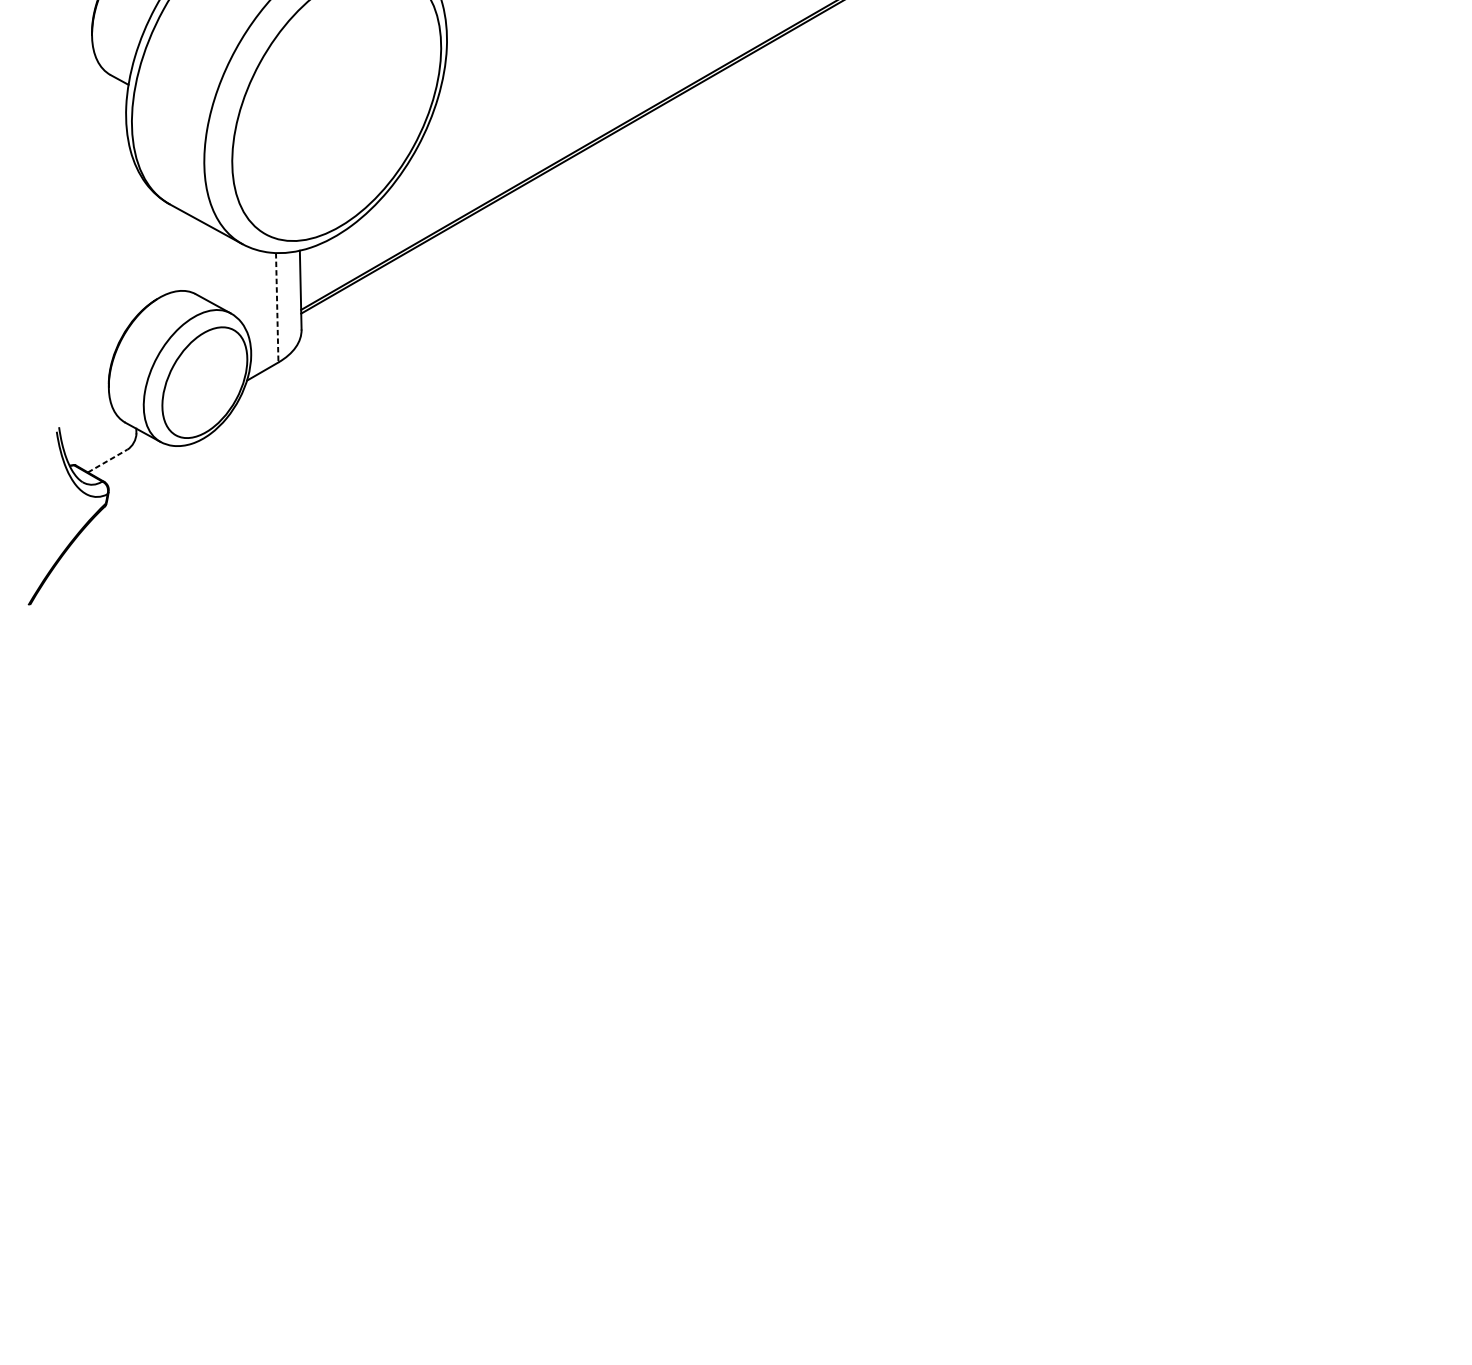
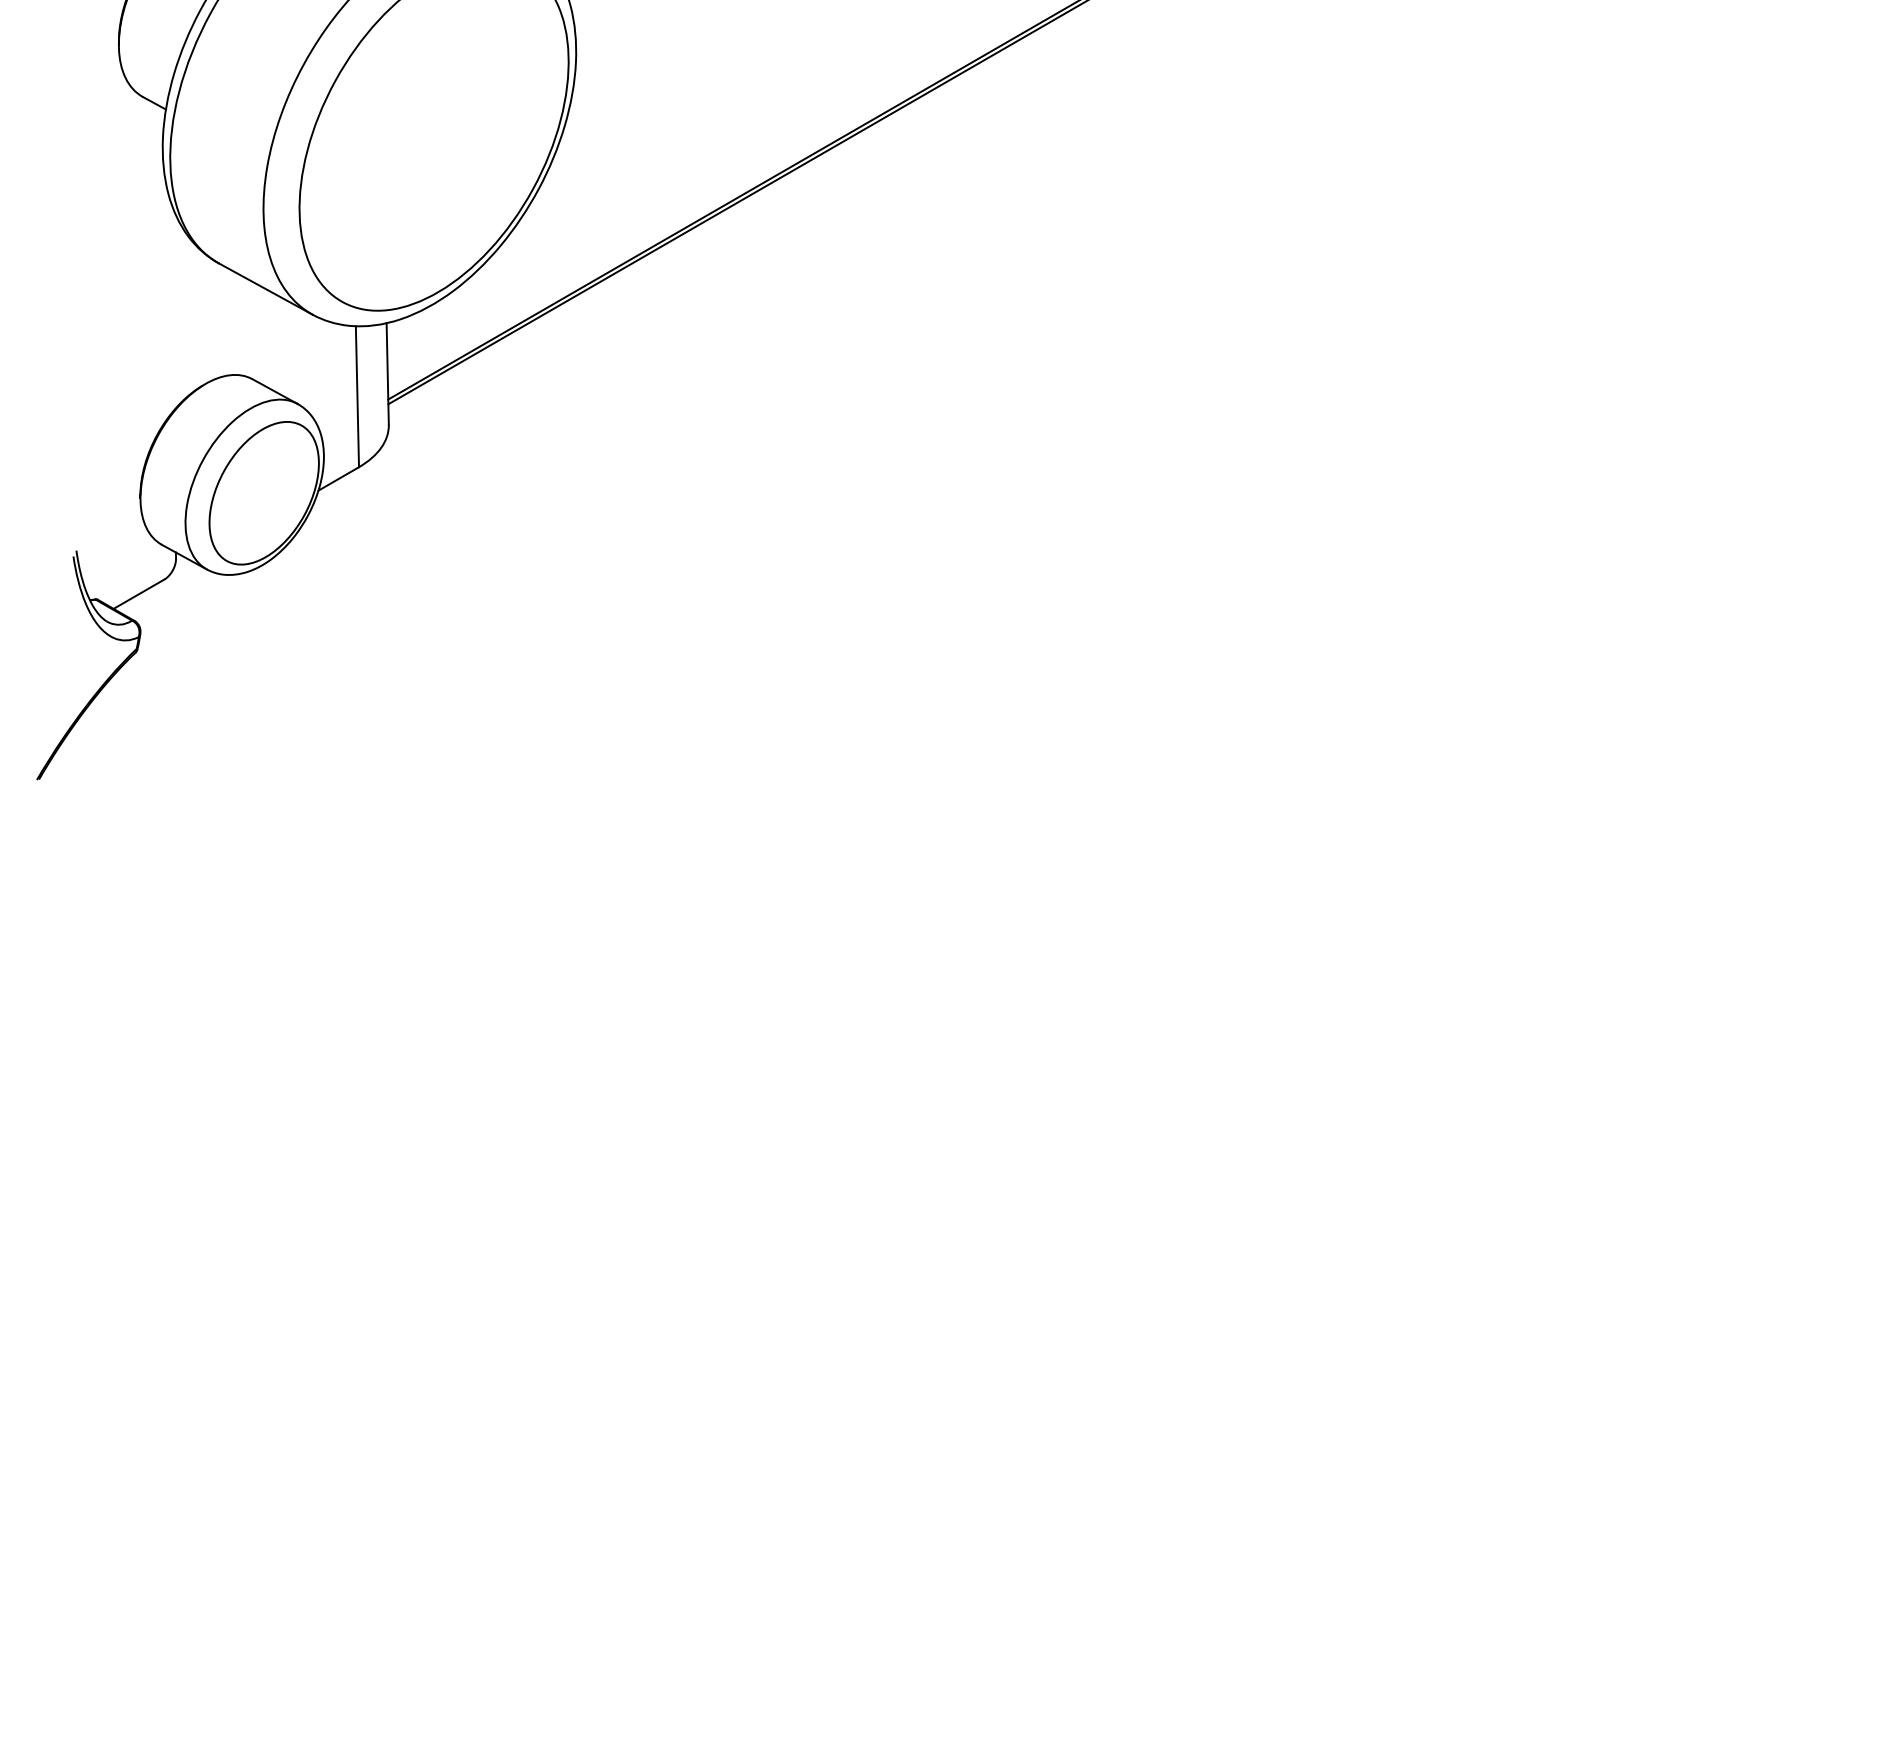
line: (277, 308) -> (357, 397), dashed -> solid
line: (108, 460) -> (139, 593), dashed -> solid

